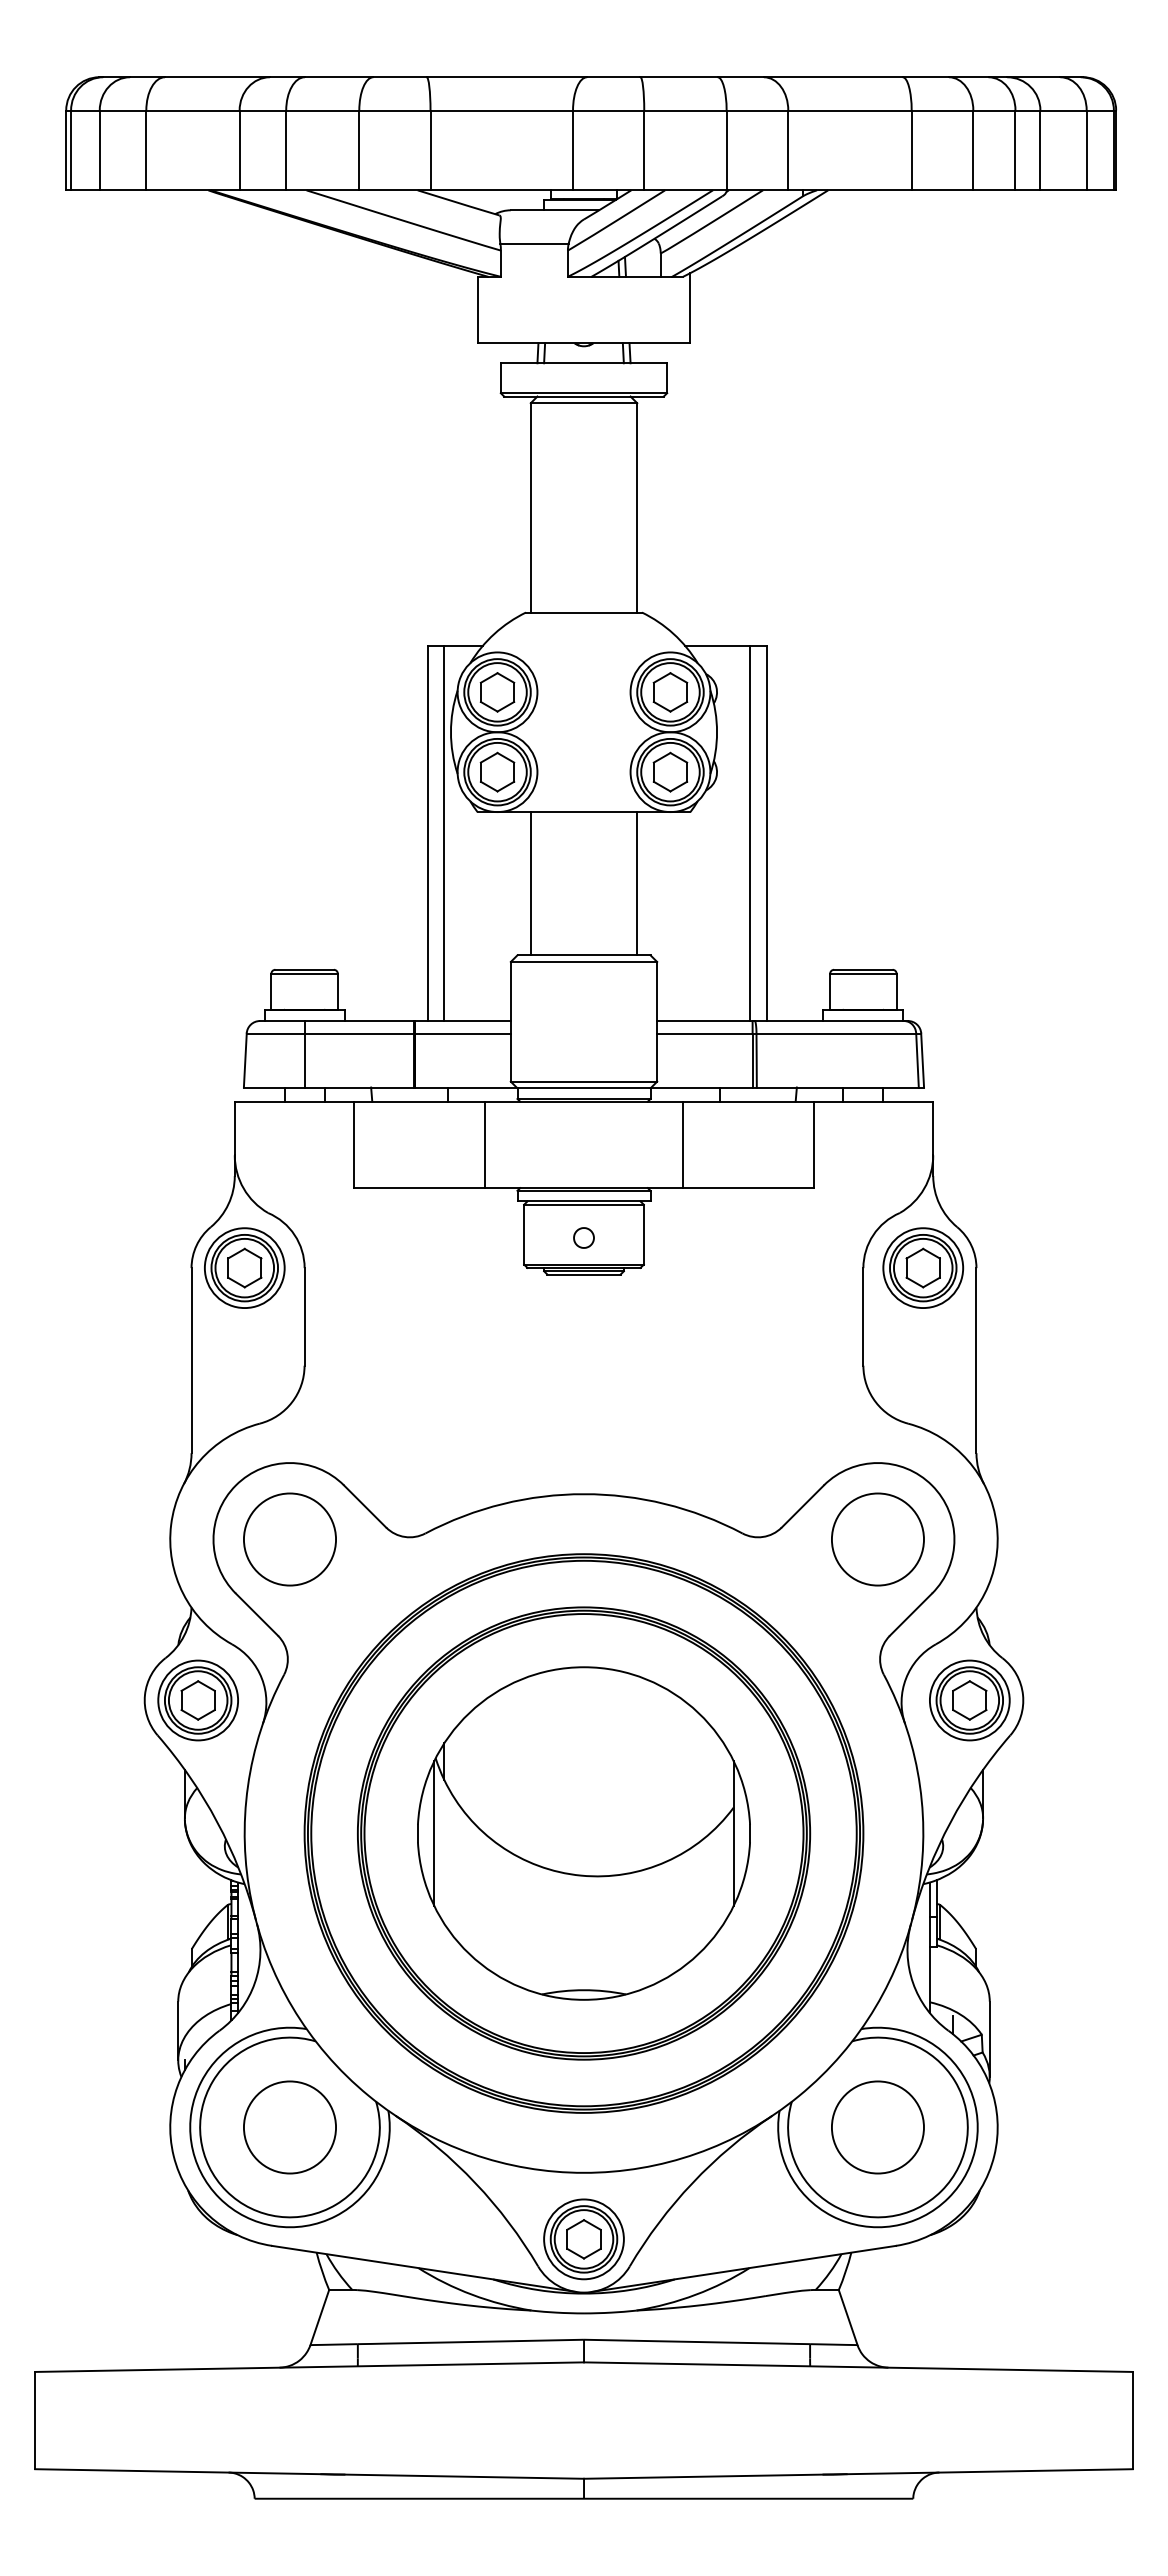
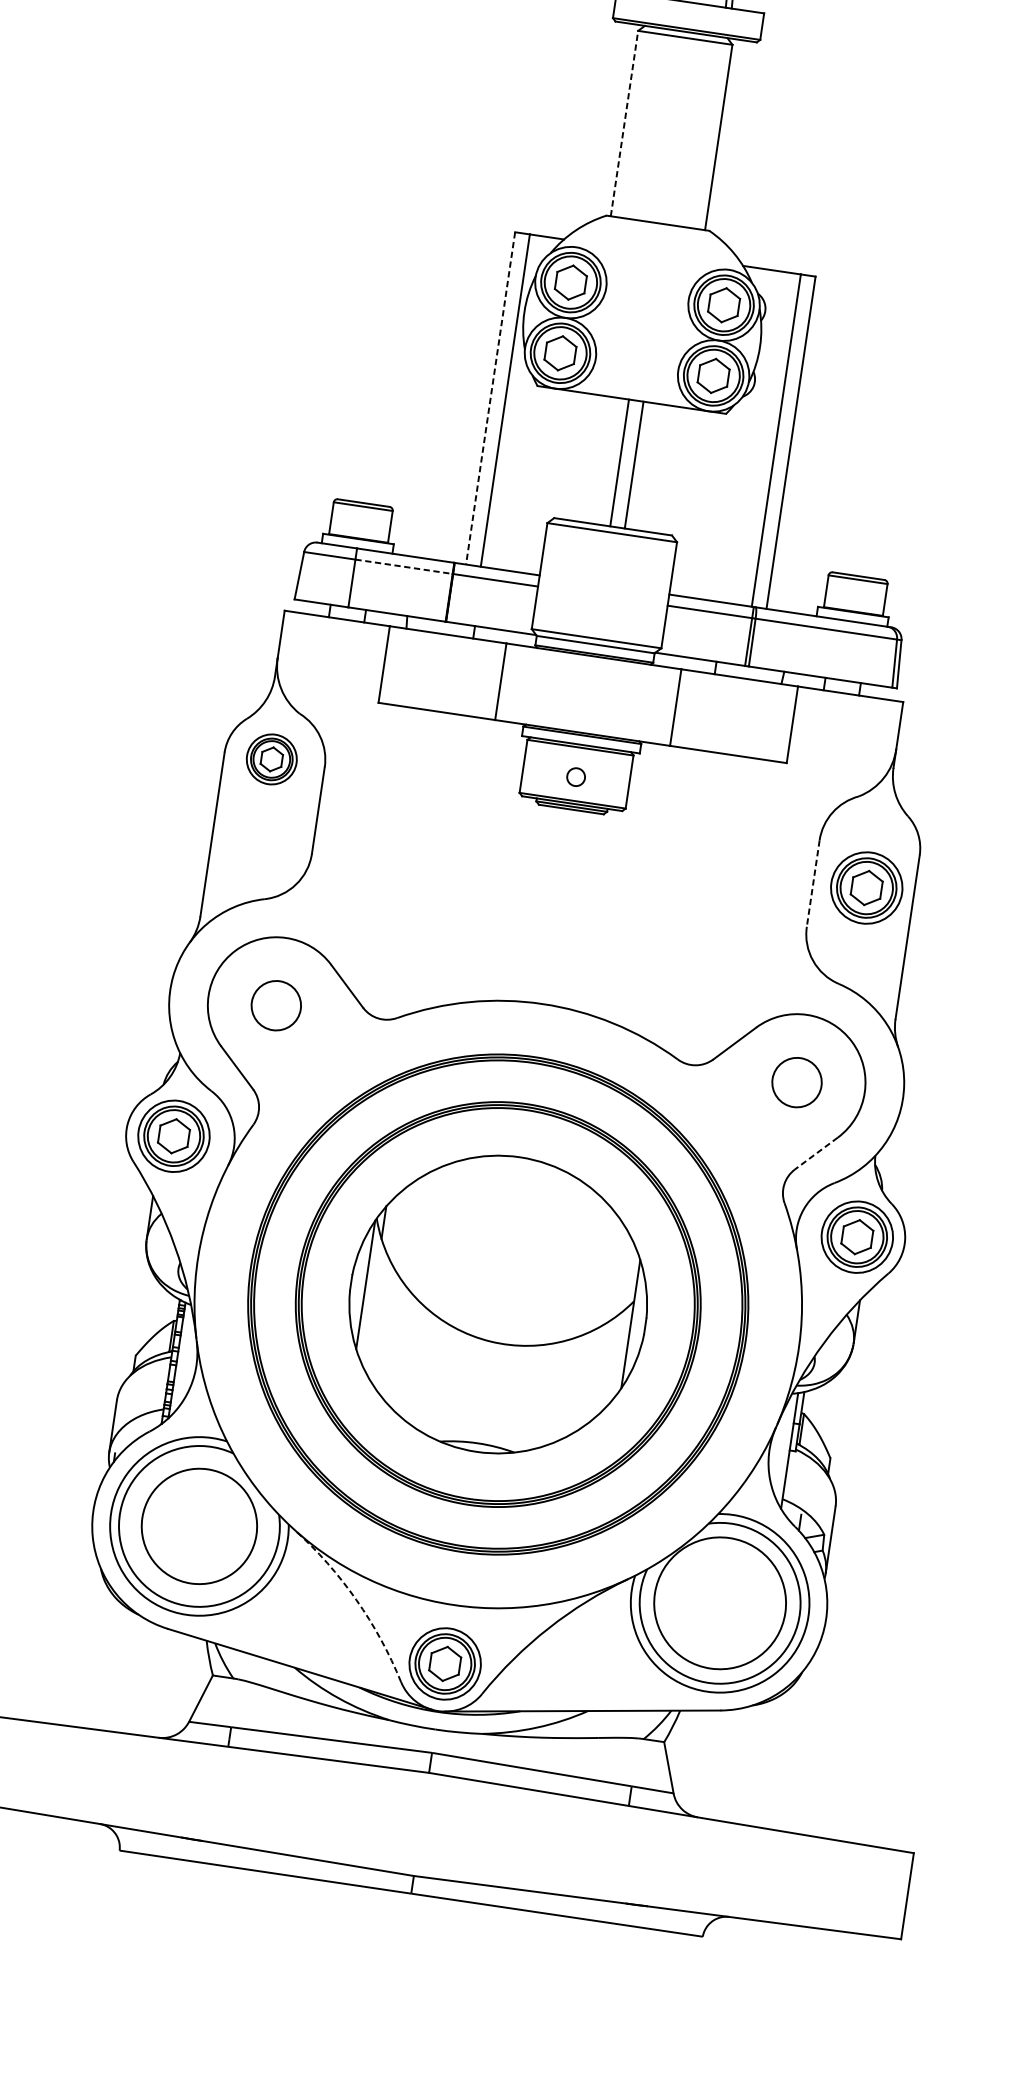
line: (530, 507) -> (624, 123), solid -> dashed
line: (427, 833) -> (490, 398), solid -> dashed
line: (530, 883) -> (619, 462), moved
line: (637, 883) -> (634, 464), moved
line: (359, 1033) -> (404, 566), solid -> dashed
part: (244, 1267) -> (271, 758), size x0.7
part: (923, 1267) -> (867, 887), moved
line: (863, 1316) -> (813, 883), solid -> dashed
circle: (289, 1539) -> (275, 1005), size x0.6
circle: (877, 1539) -> (796, 1082), size x0.6
line: (910, 1614) -> (816, 1153), solid -> dashed
circle: (289, 2127) -> (199, 1526), size x1.4
circle: (877, 2127) -> (719, 1603), size x1.6
arc: (475, 2183) -> (356, 1600), solid -> dashed

